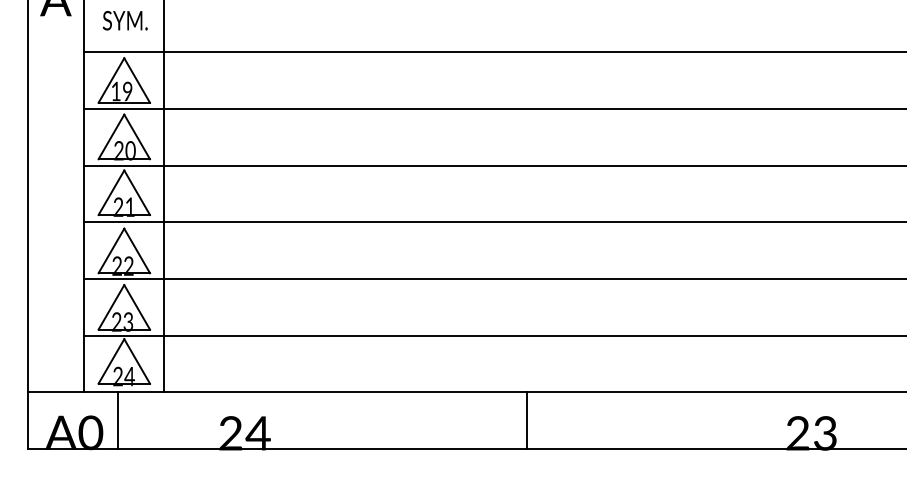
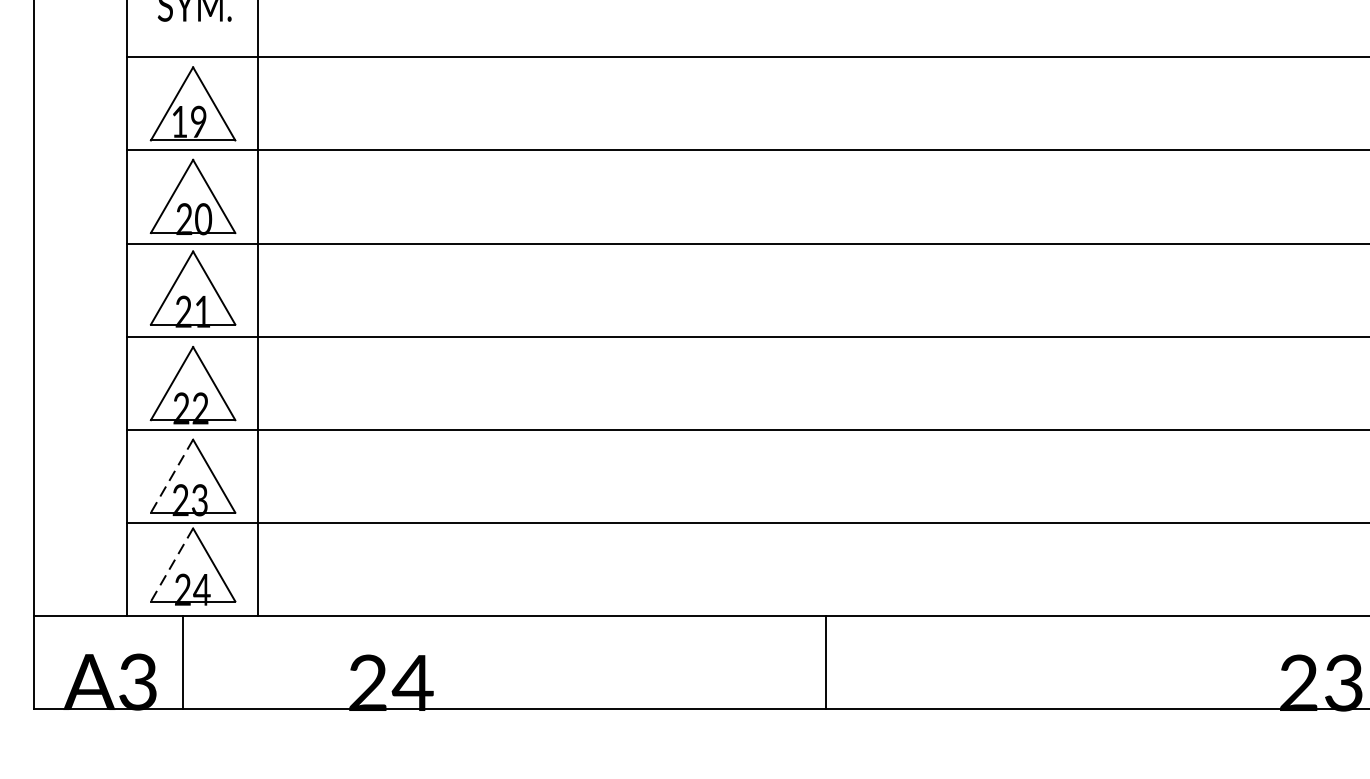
line: (111, 307) -> (172, 476), solid -> dashed
line: (111, 361) -> (172, 565), solid -> dashed
line: (526, 420) -> (825, 661), moved
text: (90, 431) -> (137, 679), A0 -> A3

